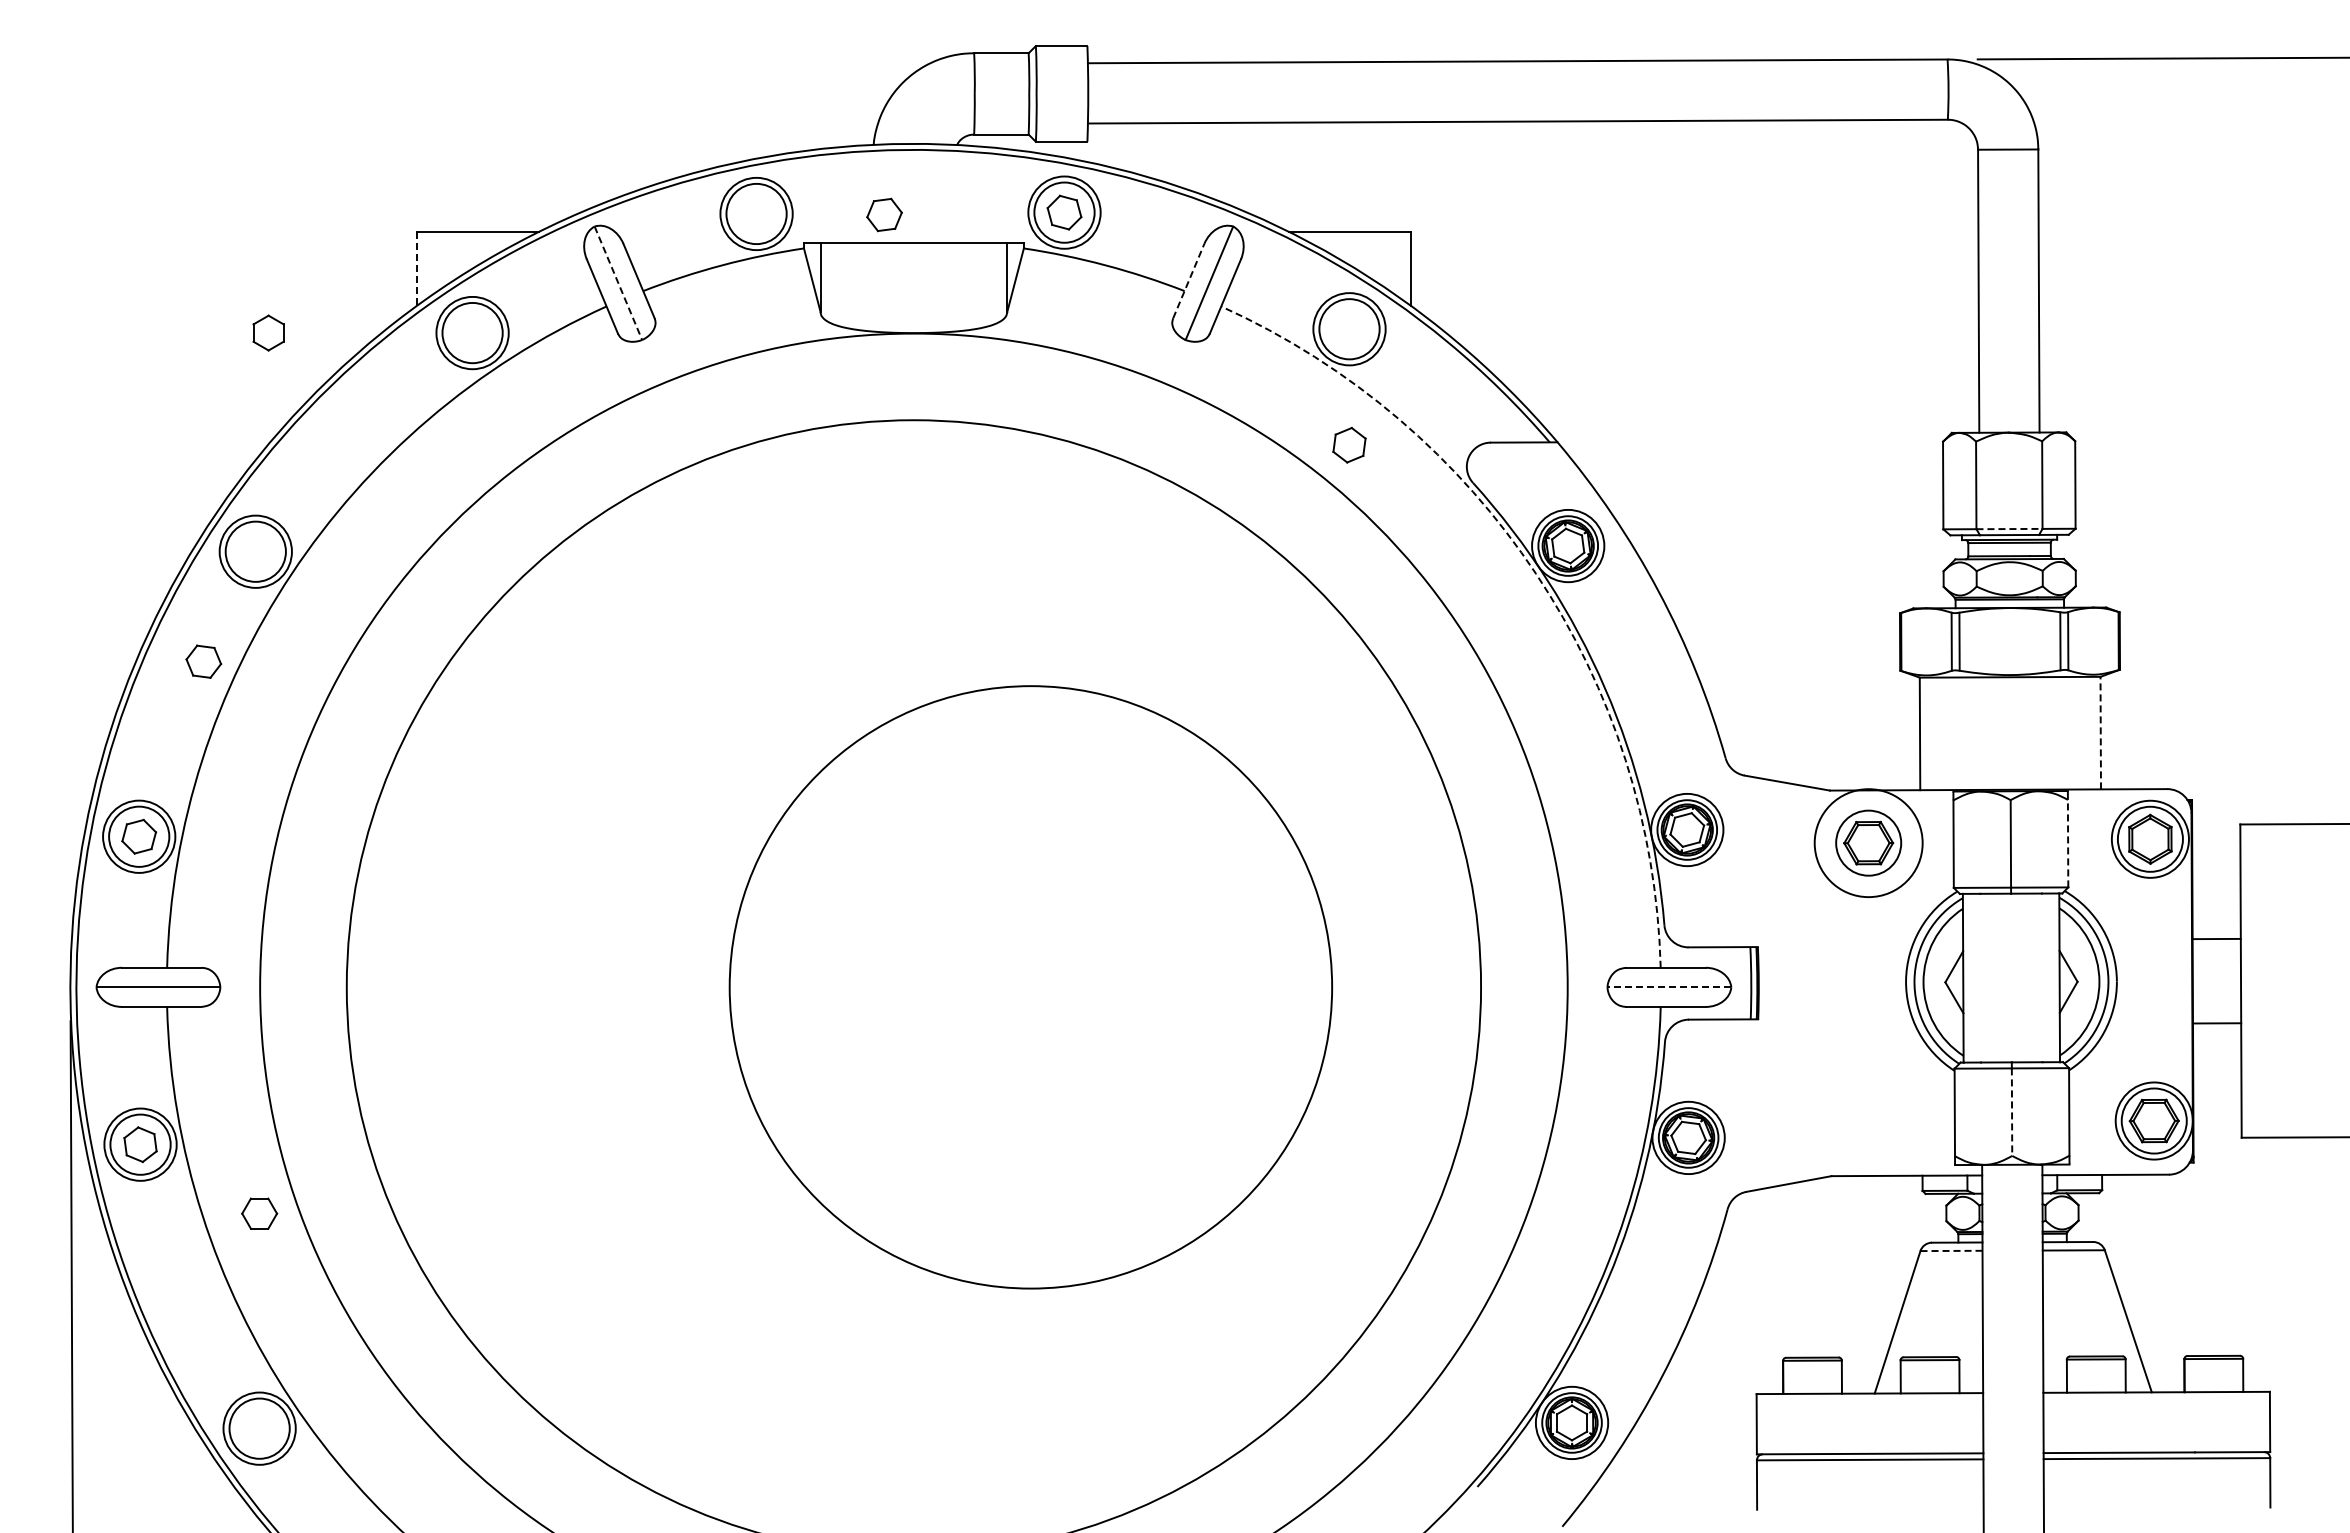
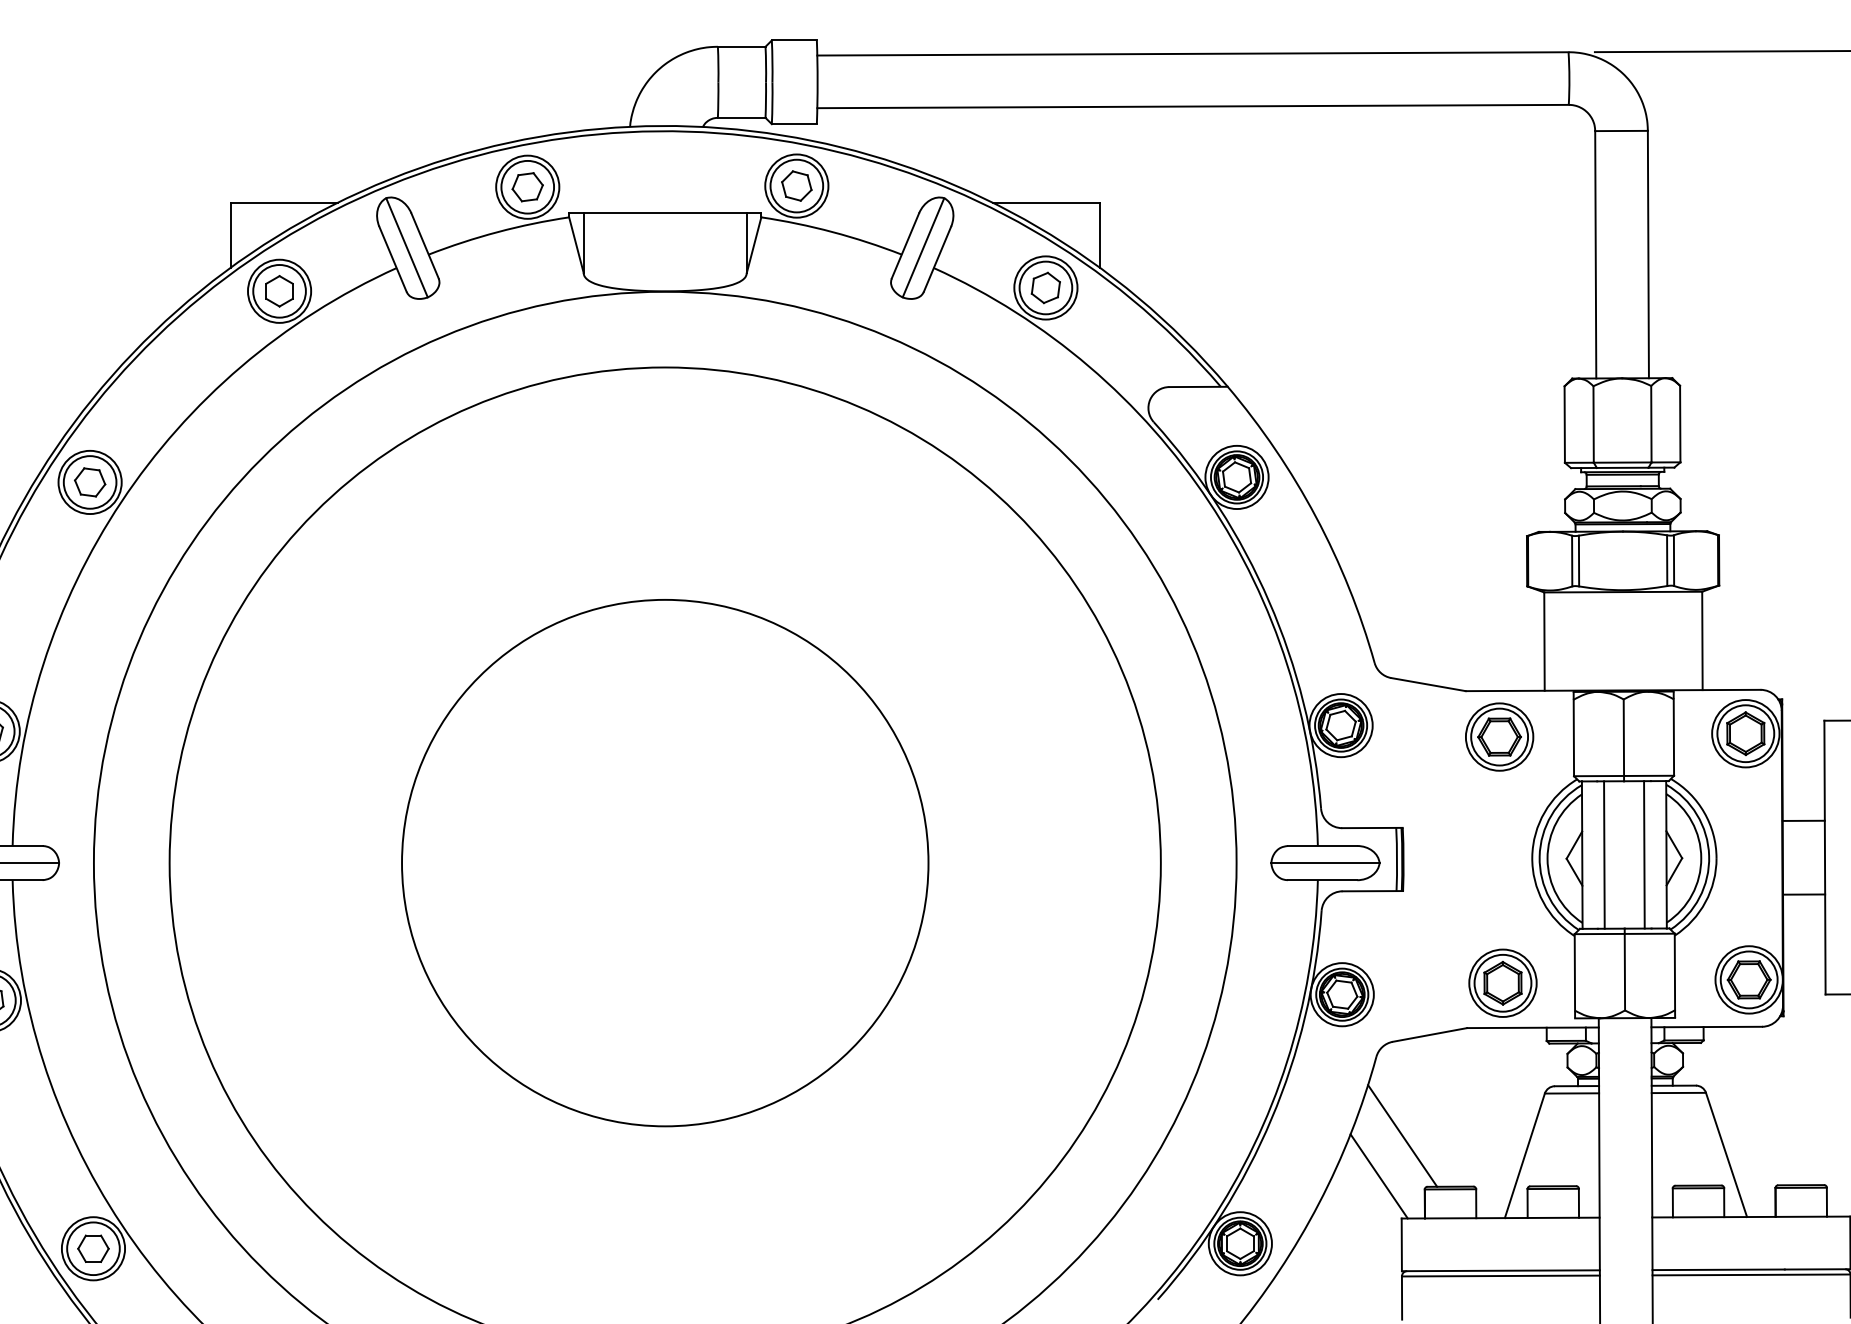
part: (884, 214) -> (527, 186), moved
line: (416, 269) -> (230, 235), dashed -> solid
line: (1188, 280) -> (905, 245), dashed -> solid
line: (618, 283) -> (407, 247), dashed -> solid
part: (268, 332) -> (279, 290), moved
part: (1349, 444) -> (1045, 287), moved
line: (2009, 529) -> (1622, 462), dashed -> solid
arc: (1536, 573) -> (1209, 501), dashed -> solid
part: (203, 661) -> (89, 482), moved
line: (2100, 732) -> (1702, 640), dashed -> solid
circle: (1868, 842) -> (1499, 736), size x0.71
line: (2068, 843) -> (1674, 737), dashed -> solid
line: (1988, 977) -> (1604, 854), added
line: (2033, 977) -> (1643, 854), added
circle: (1030, 987) -> (664, 863), moved
line: (1669, 987) -> (1325, 863), dashed -> solid
line: (2012, 1112) -> (1625, 972), dashed -> solid
part: (1872, 1124) -> (1502, 982), added
part: (259, 1213) -> (93, 1248), moved
line: (1951, 1250) -> (1571, 1093), dashed -> solid
line: (1757, 1299) -> (1402, 1135), added
line: (1730, 1345) -> (1378, 1176), added

